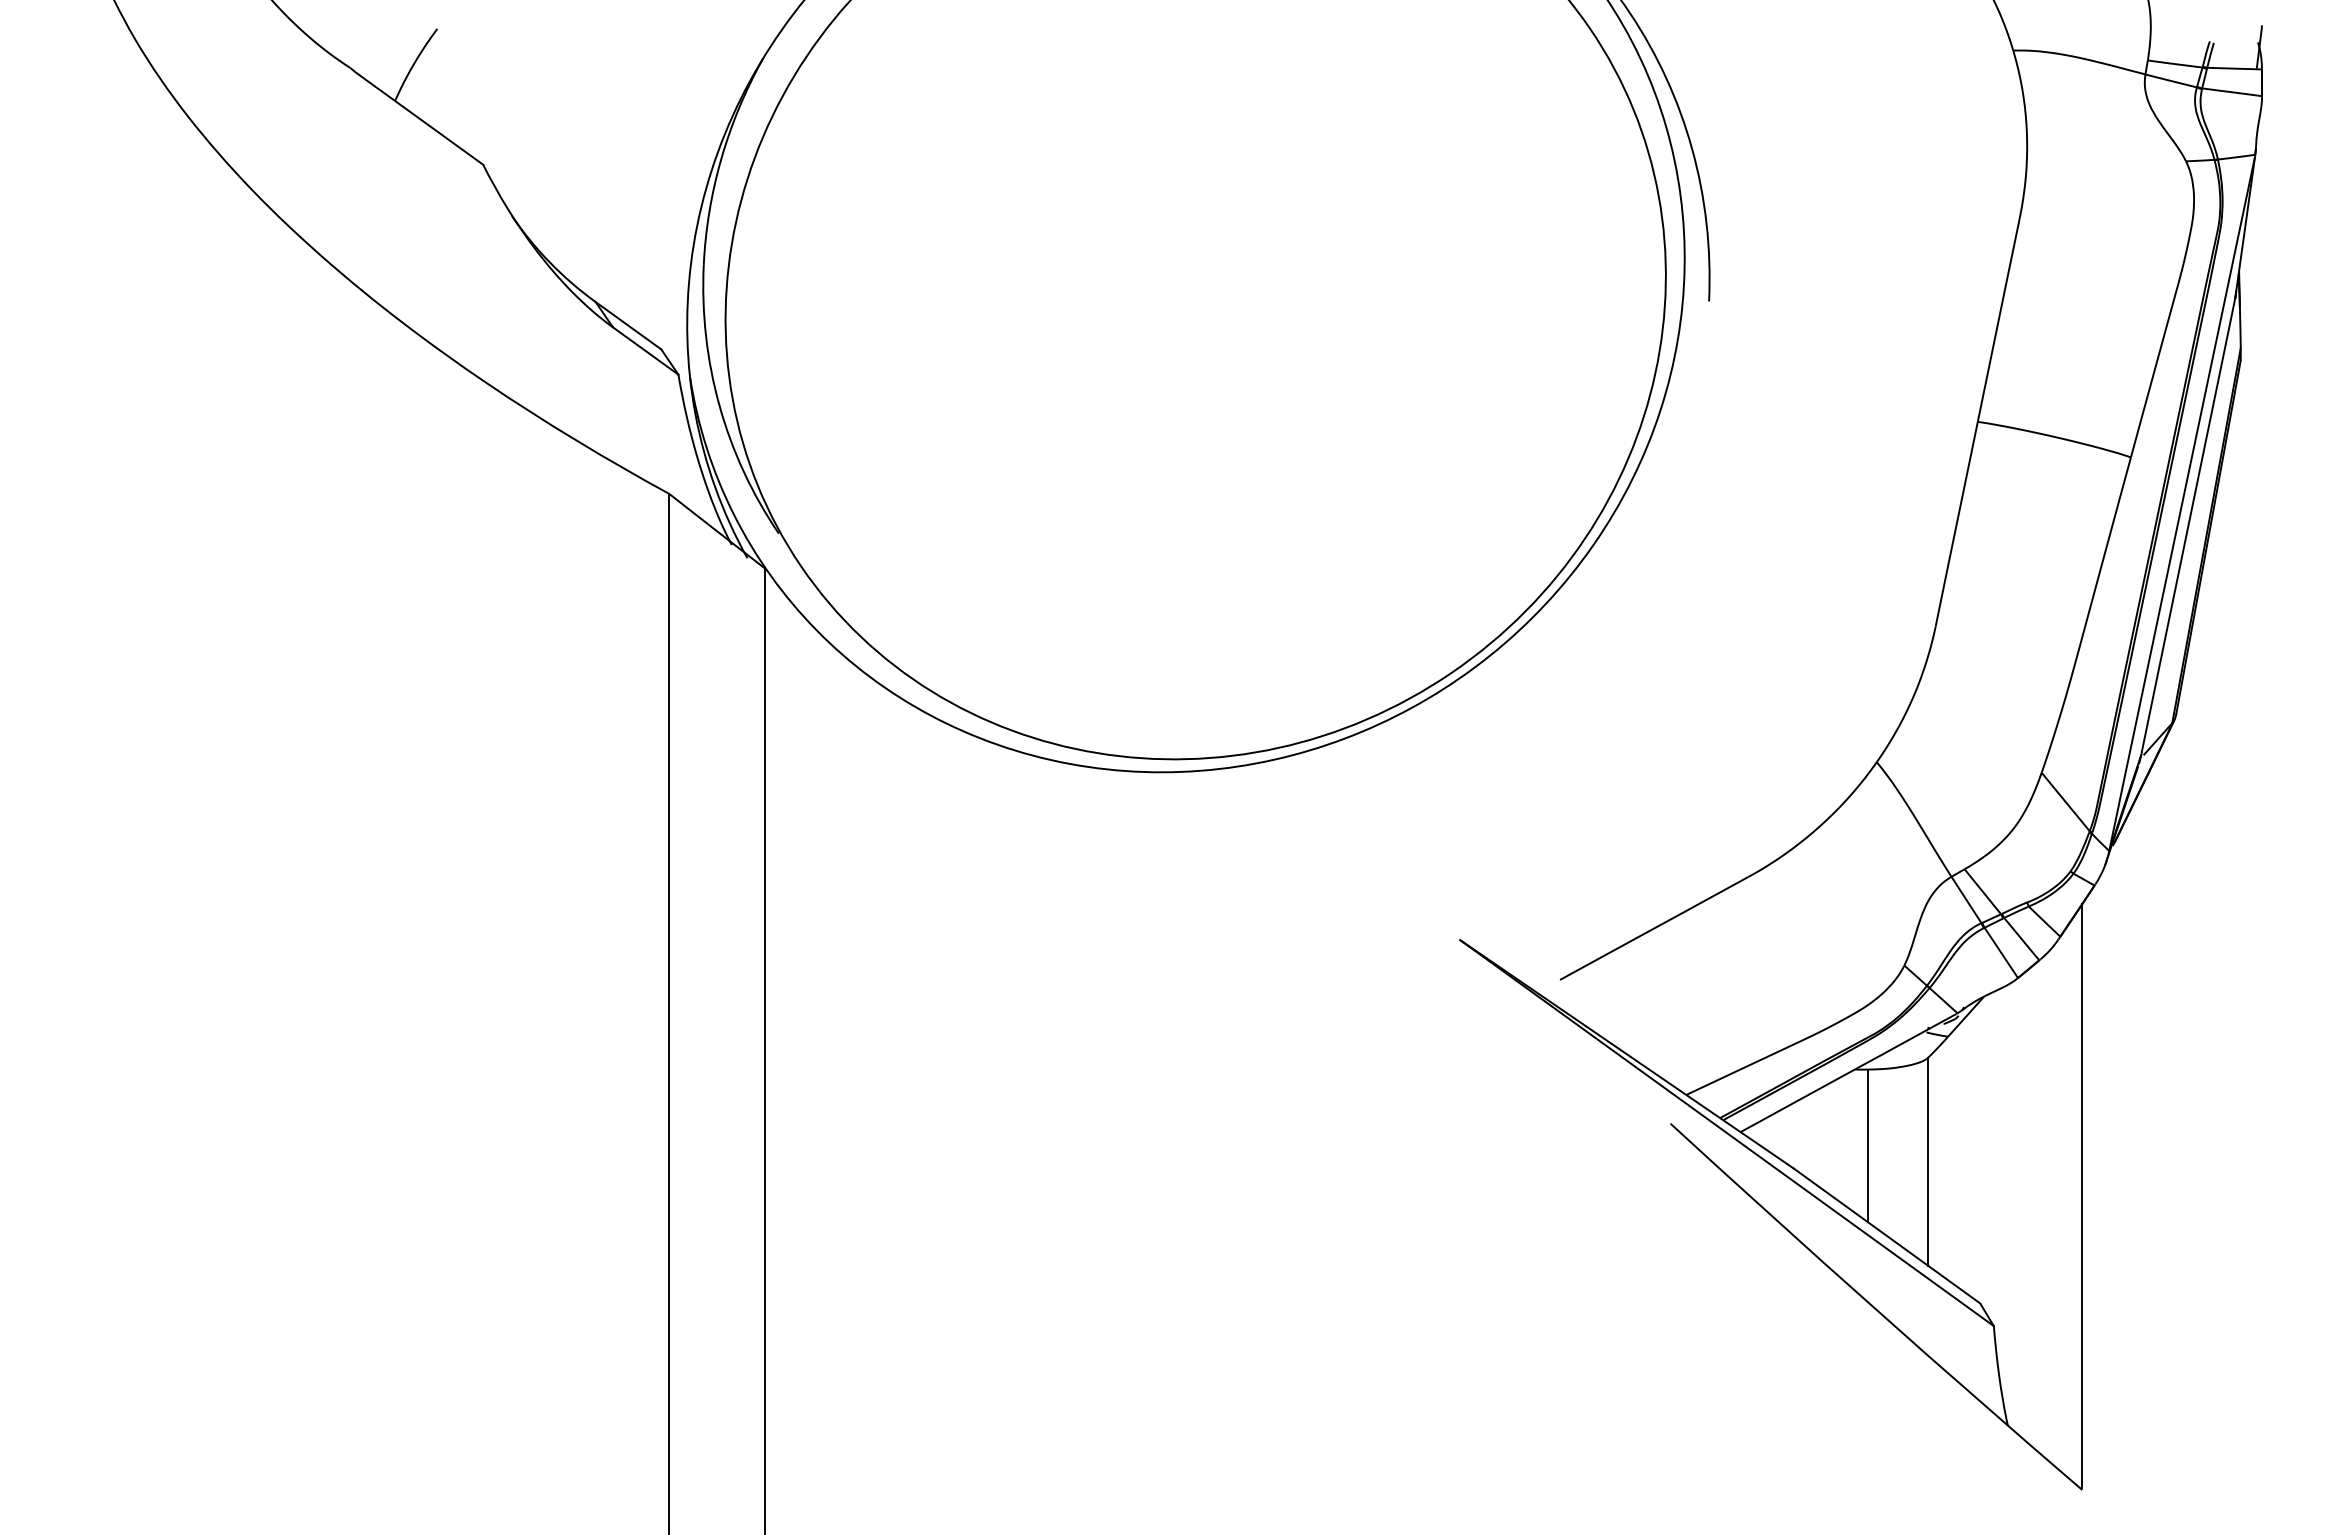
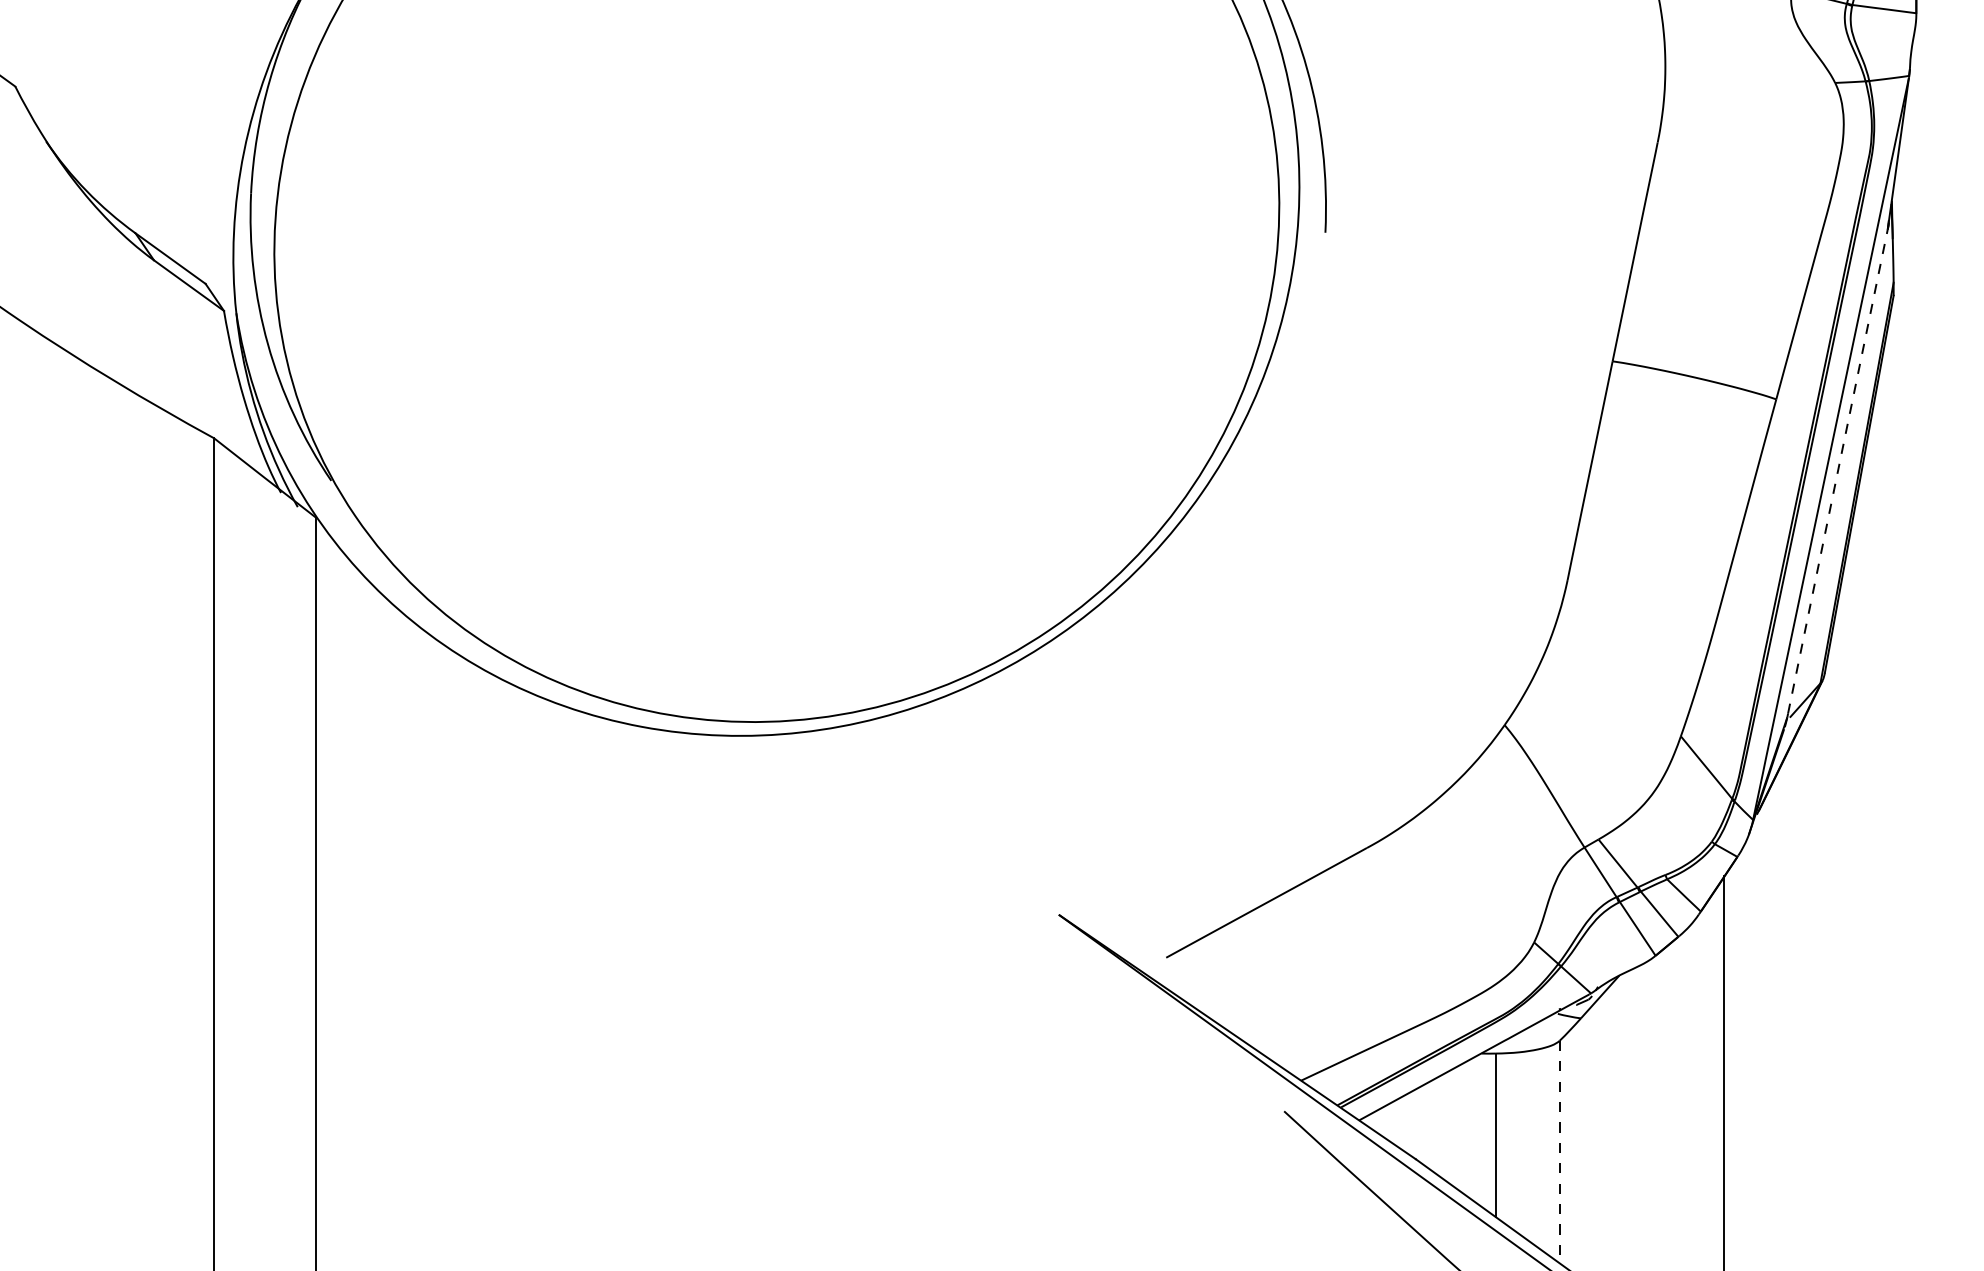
line: (2188, 524) -> (1837, 471), solid -> dashed
line: (1928, 1162) -> (1559, 1152), solid -> dashed

